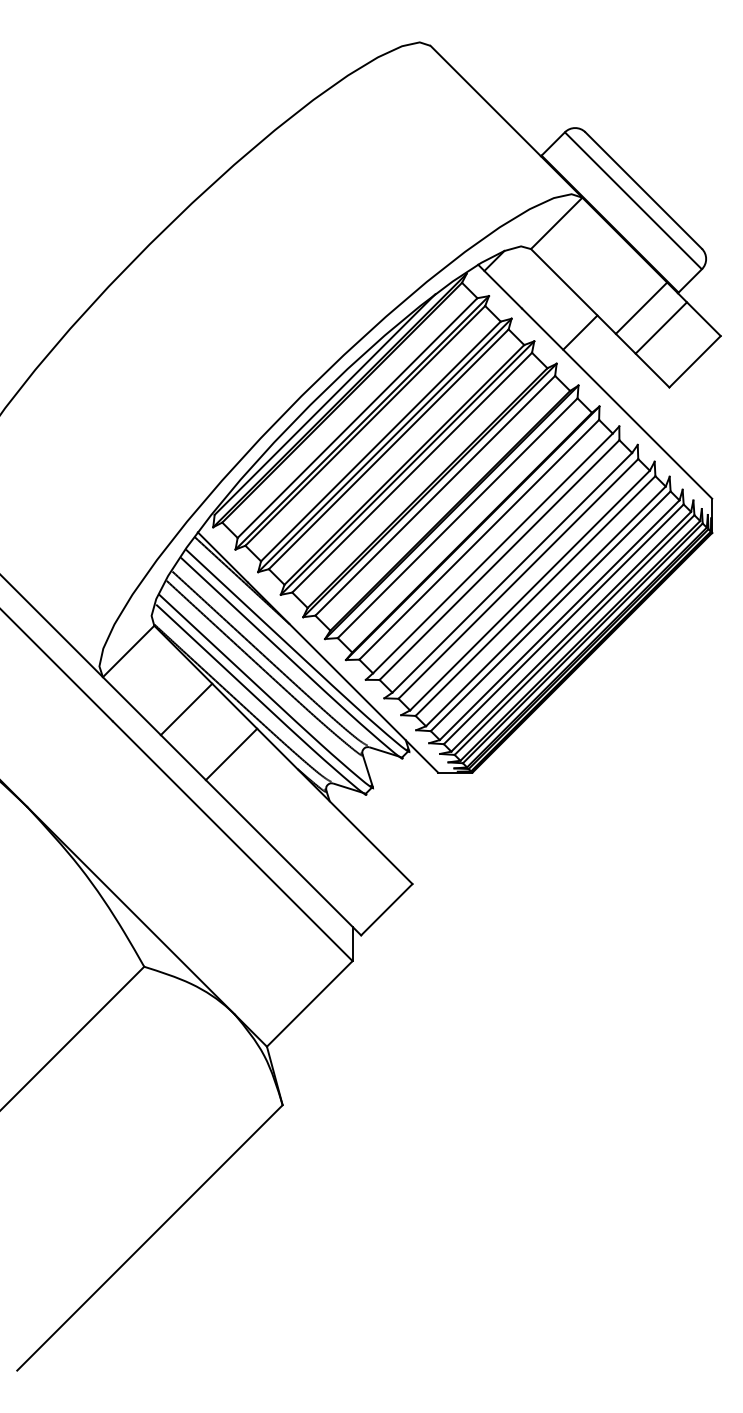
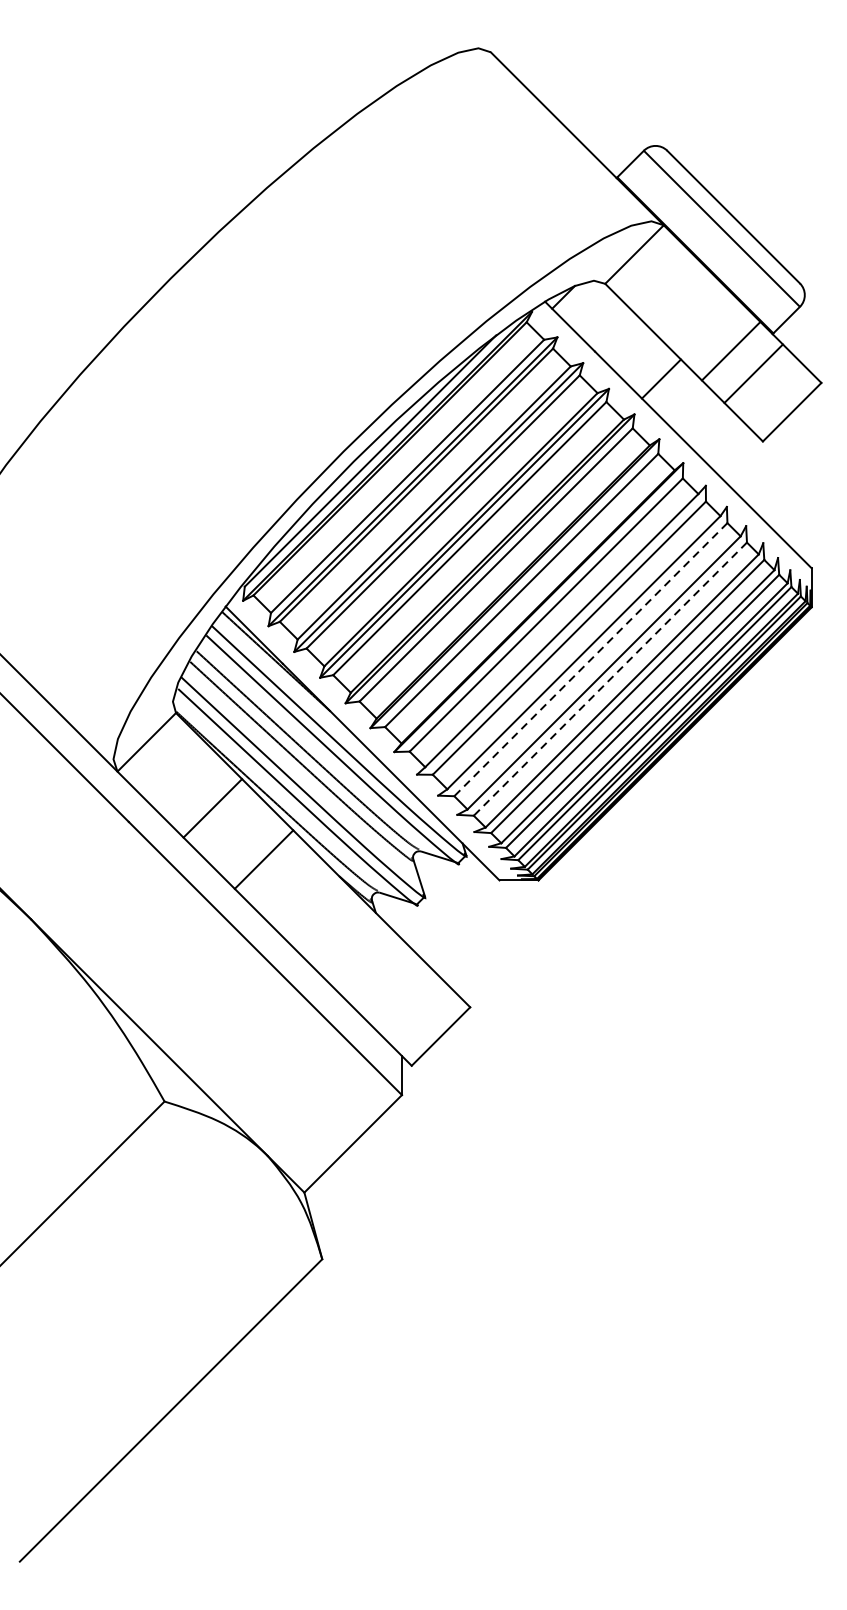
line: (518, 579) -> (590, 660), solid -> dashed
line: (535, 596) -> (610, 679), solid -> dashed

